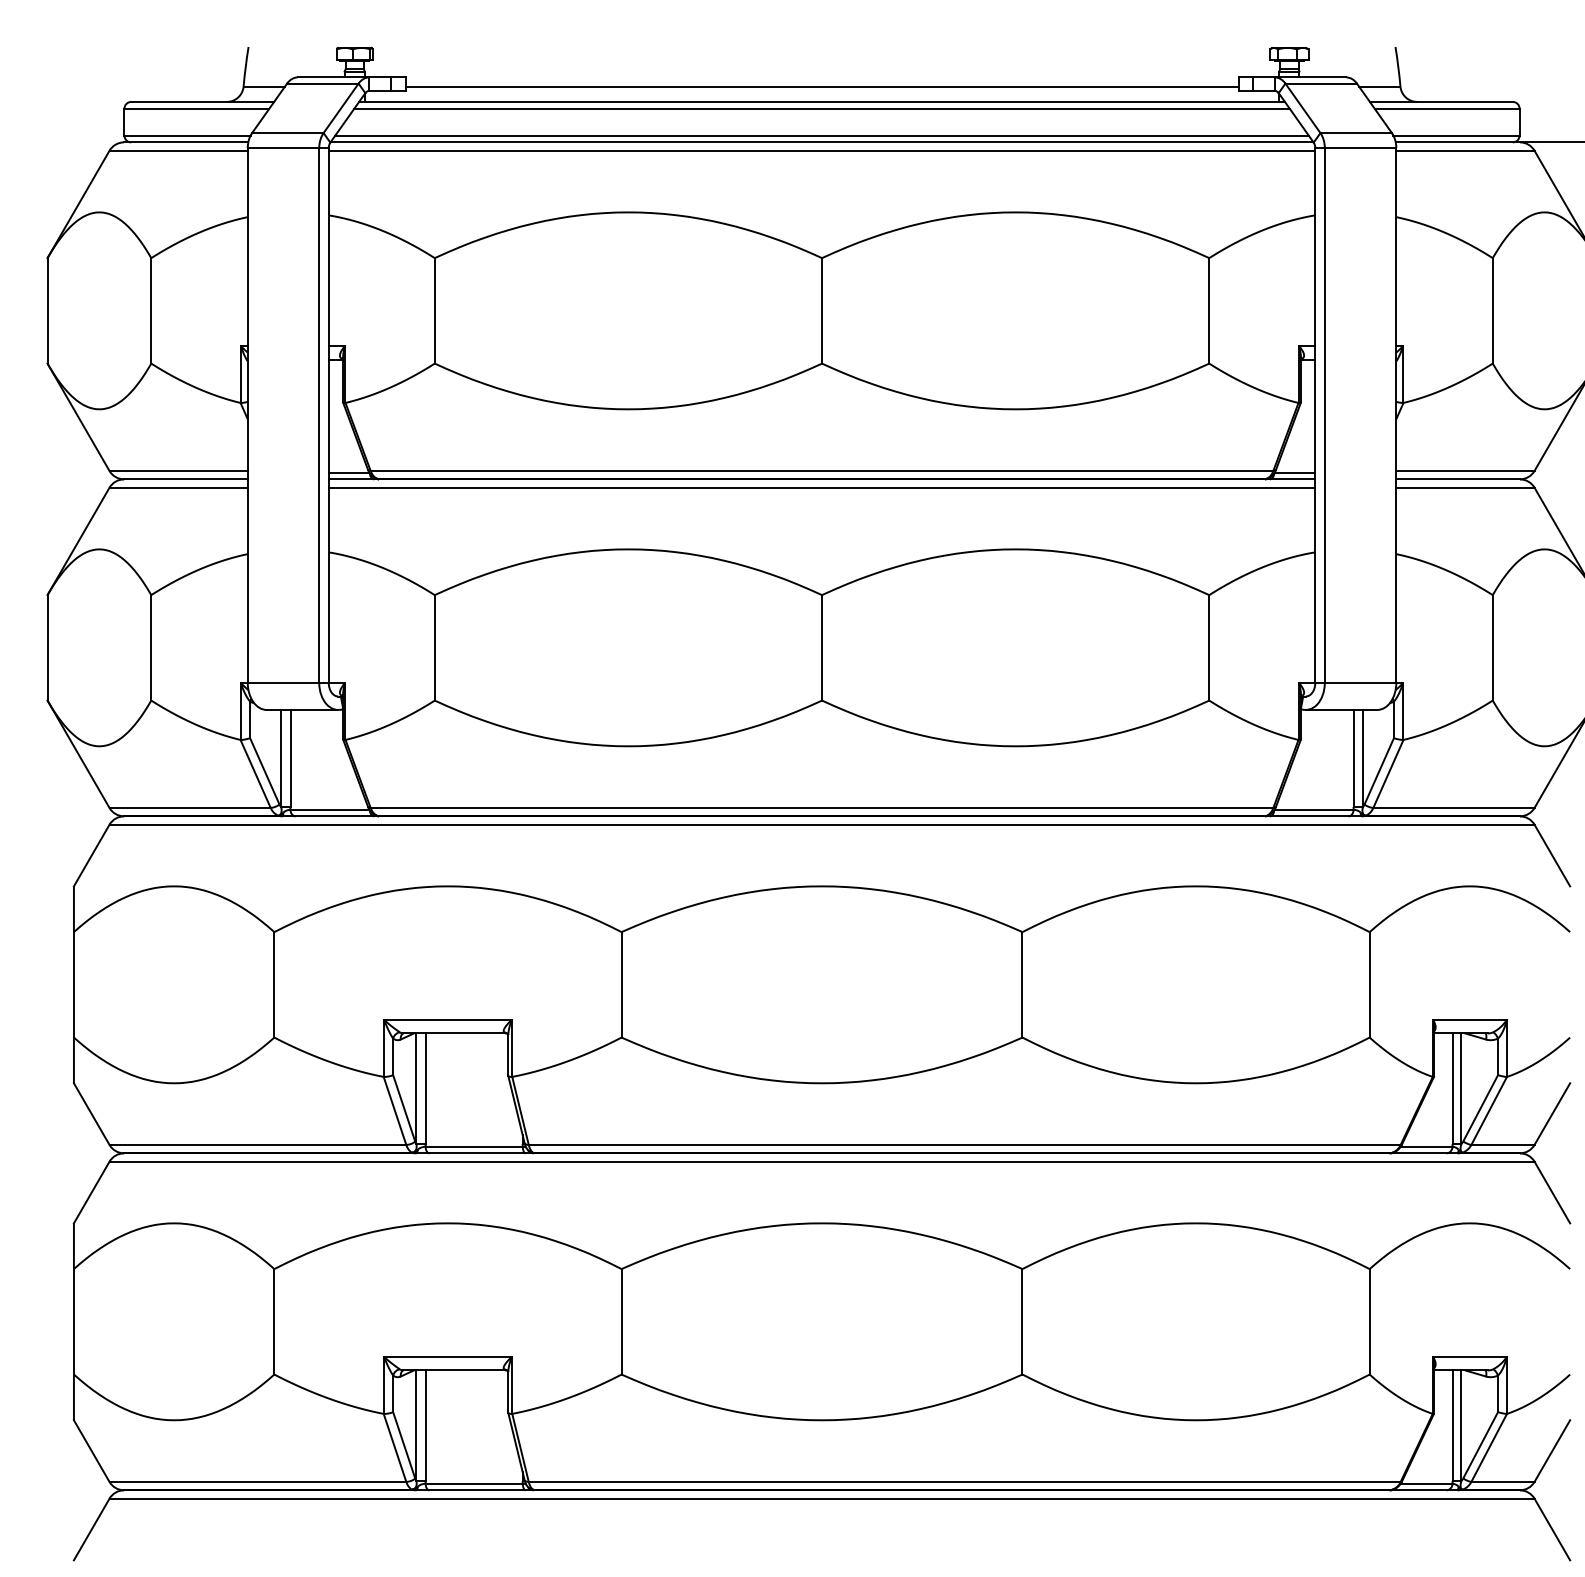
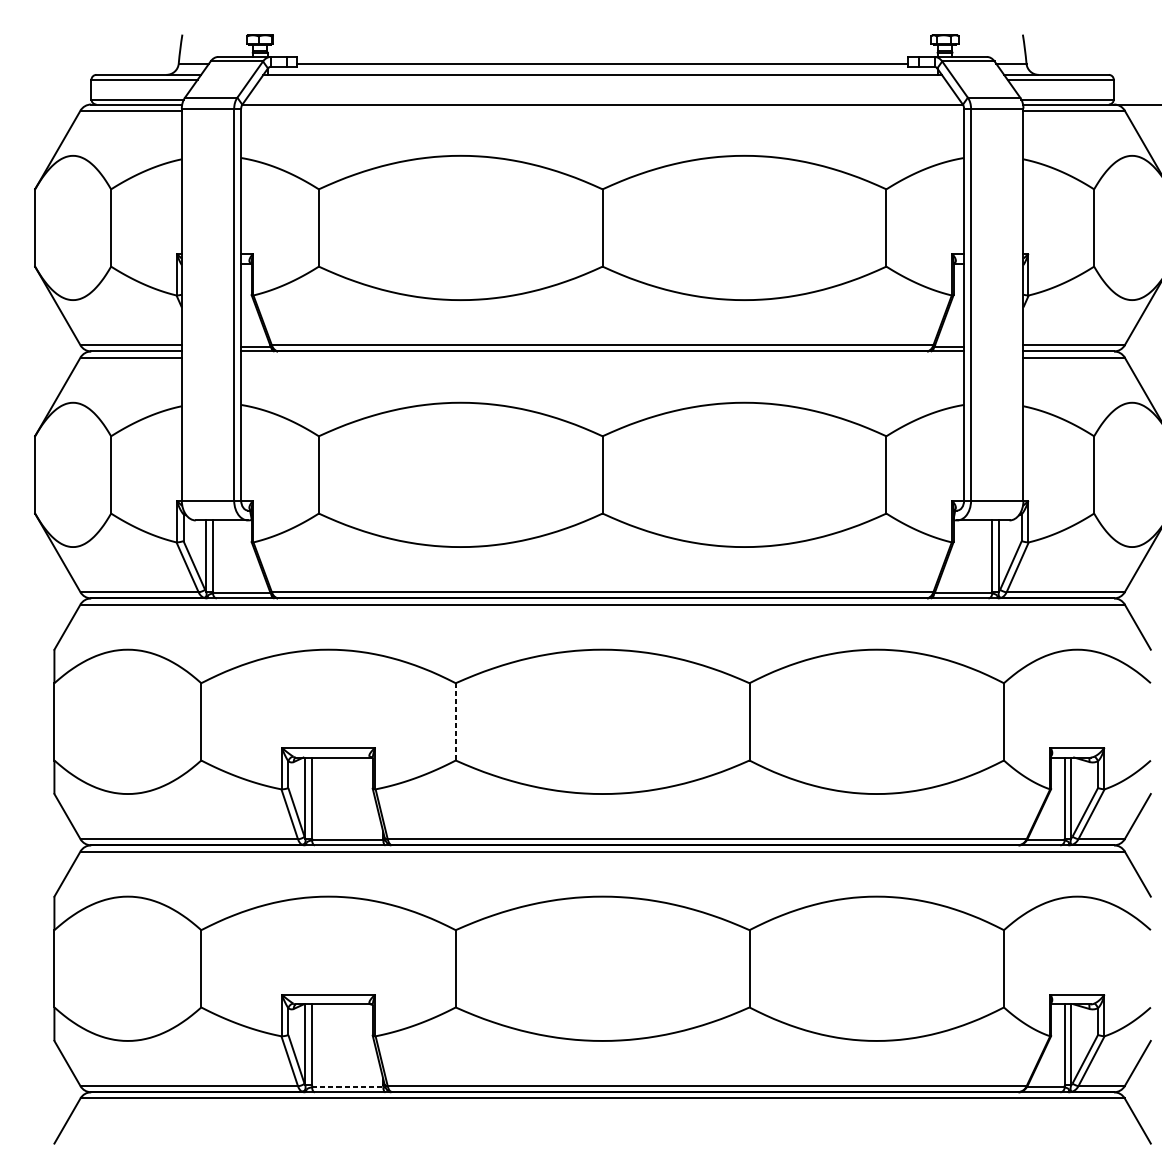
line: (821, 108) -> (602, 79), removed
line: (821, 135) -> (602, 99), removed
line: (821, 150) -> (602, 110), removed
line: (821, 487) -> (602, 357), removed
line: (621, 984) -> (455, 721), solid -> dashed
line: (474, 1483) -> (347, 1087), solid -> dashed

